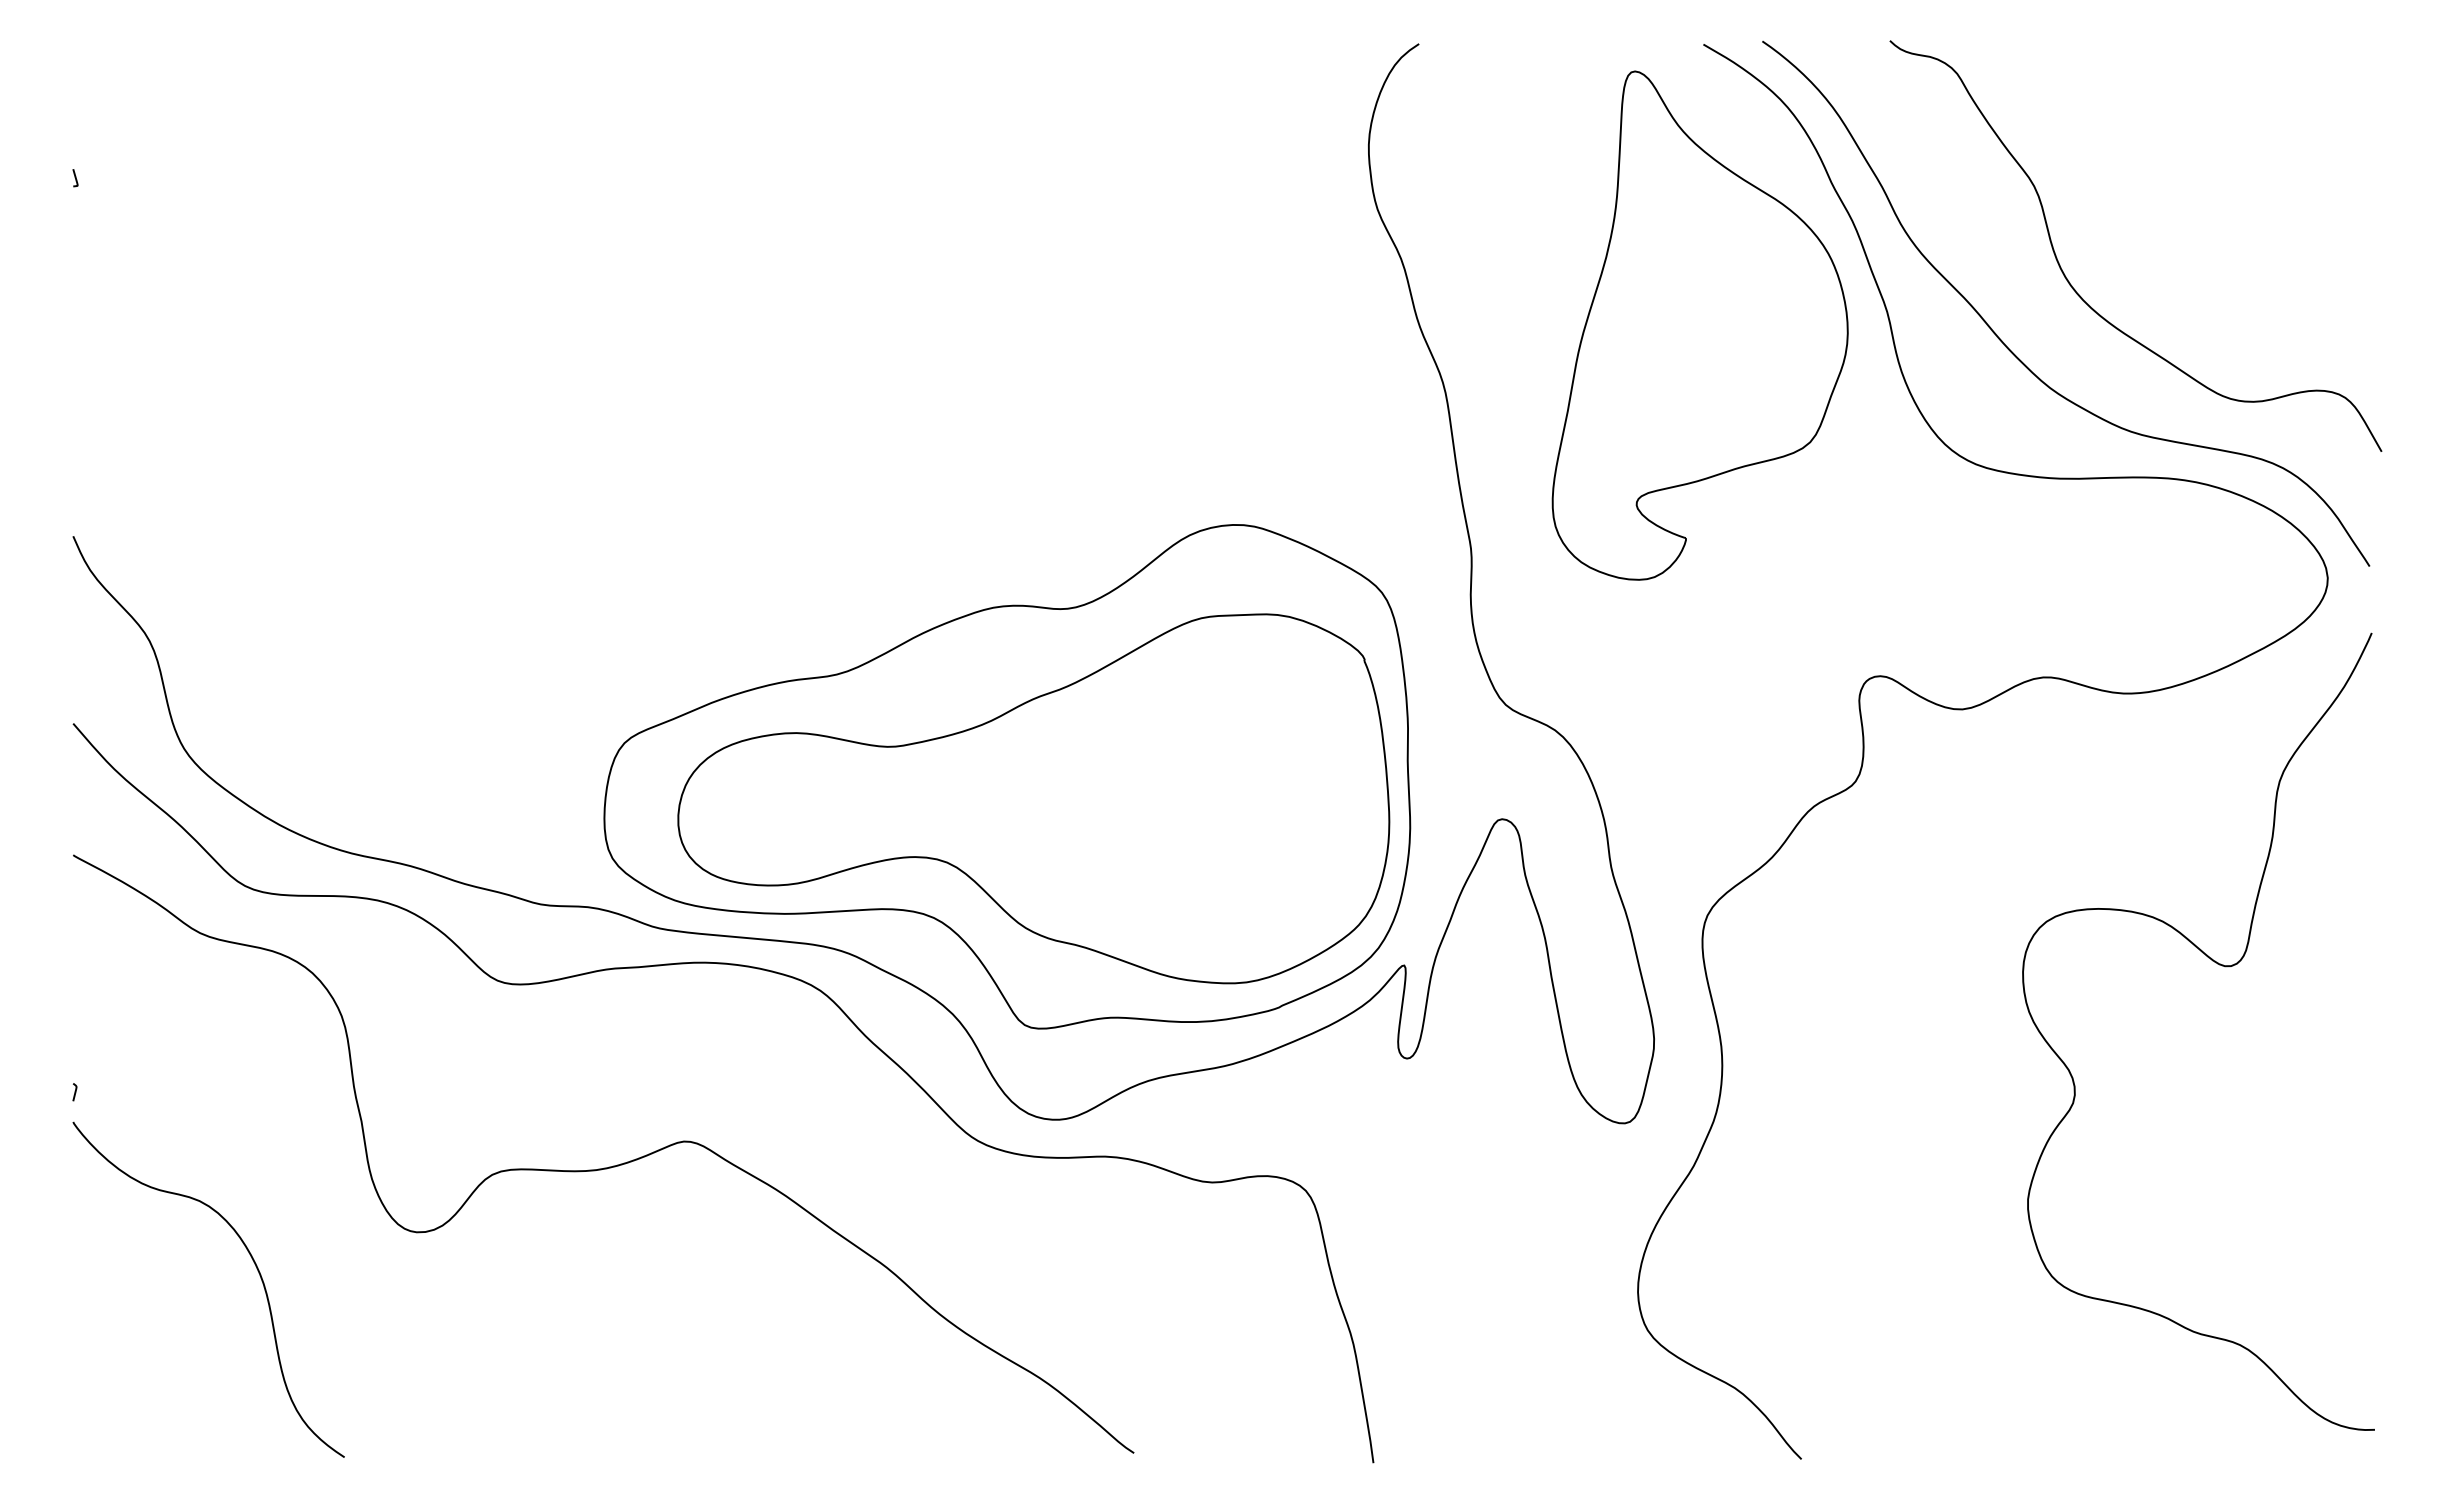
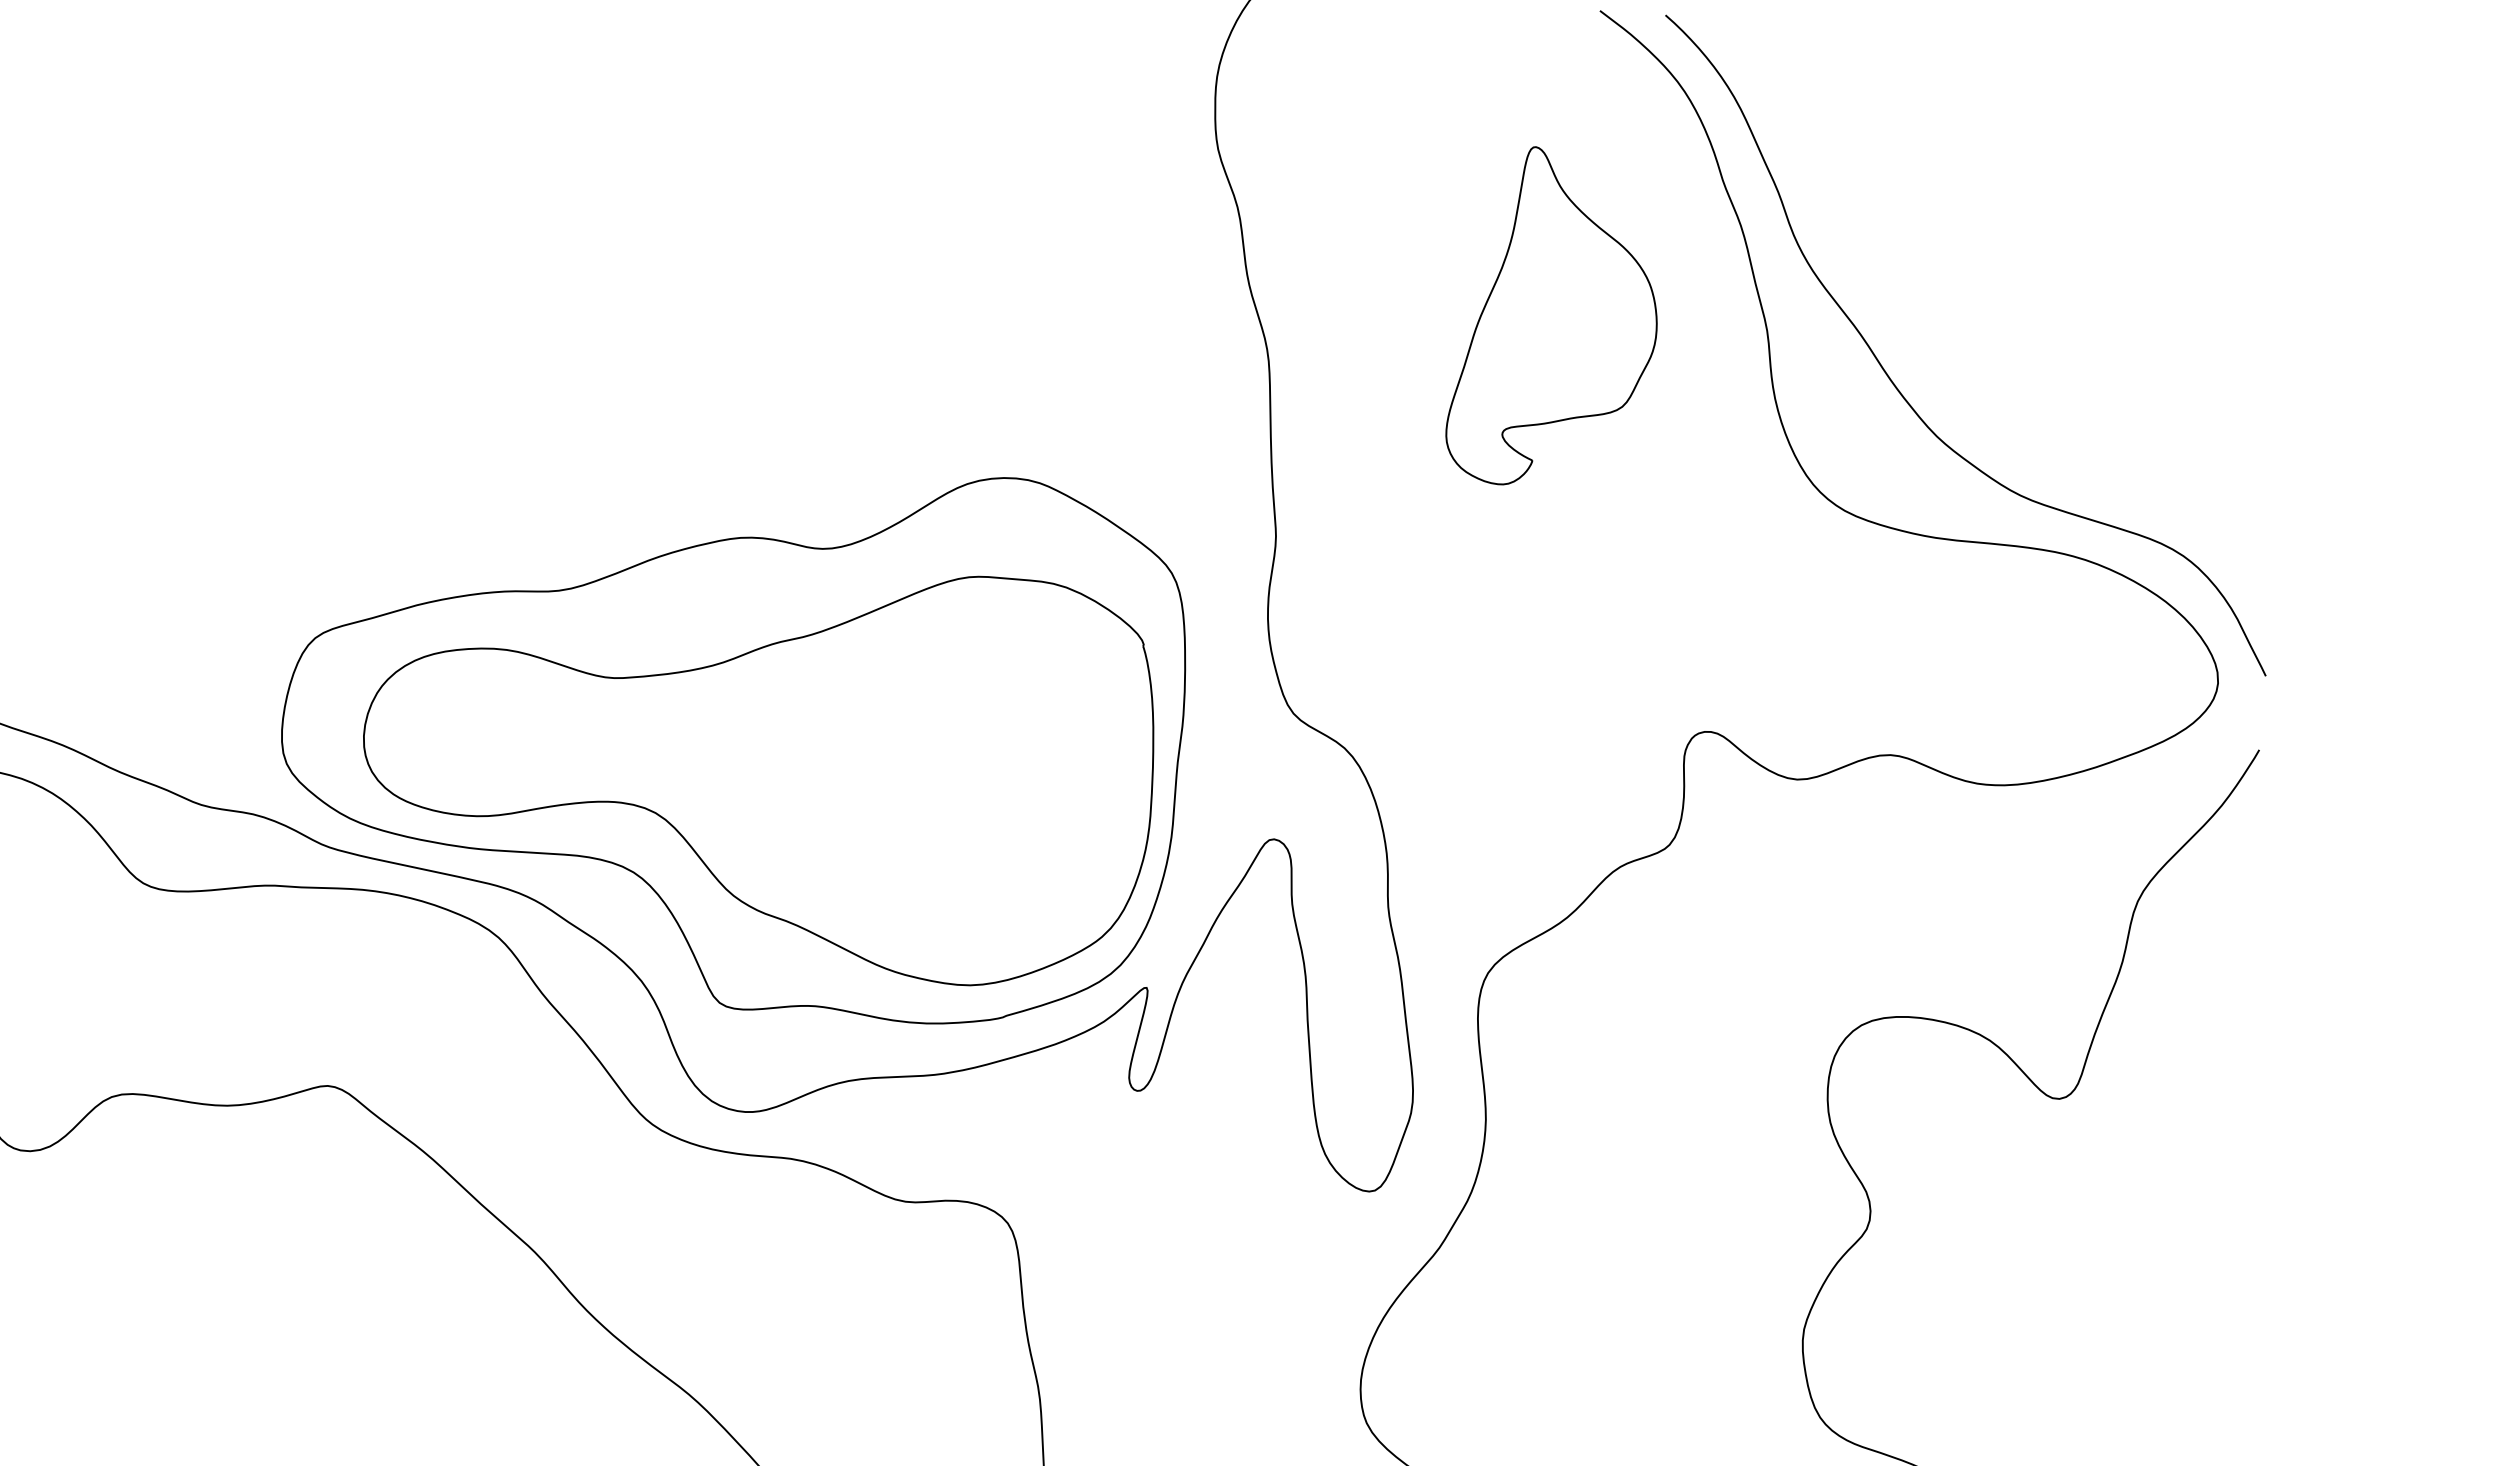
curve: (2082, 297) -> (1984, 340), removed
part: (1699, 325) -> (1558, 320), size x0.6

